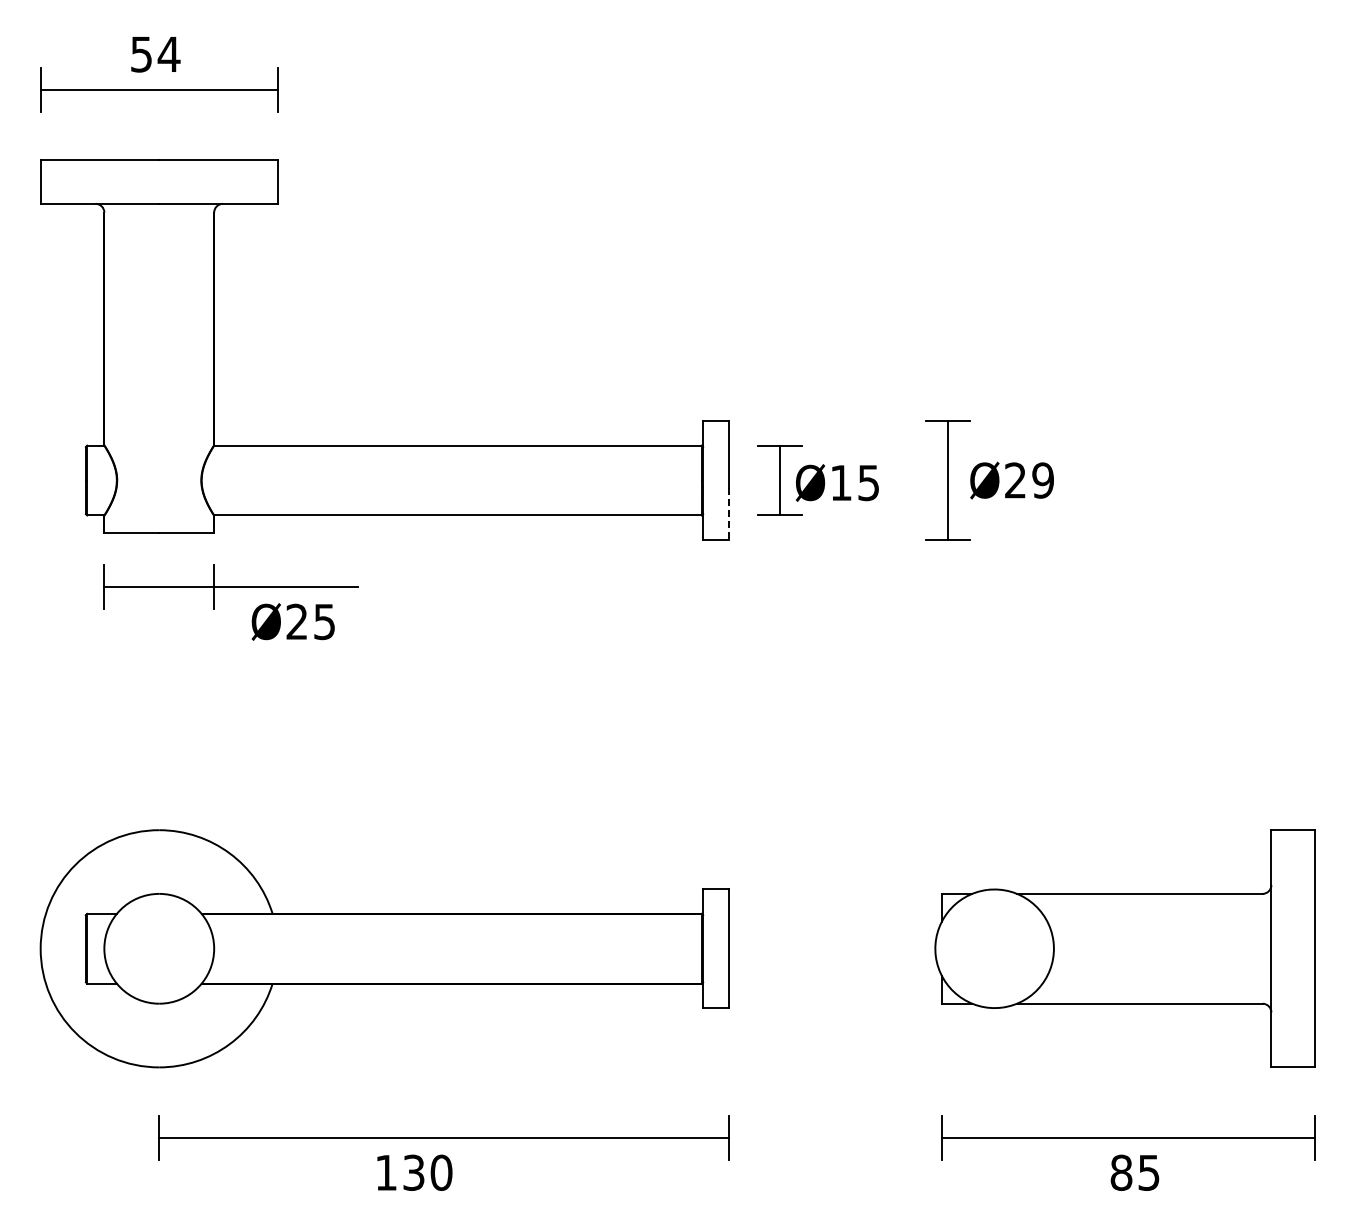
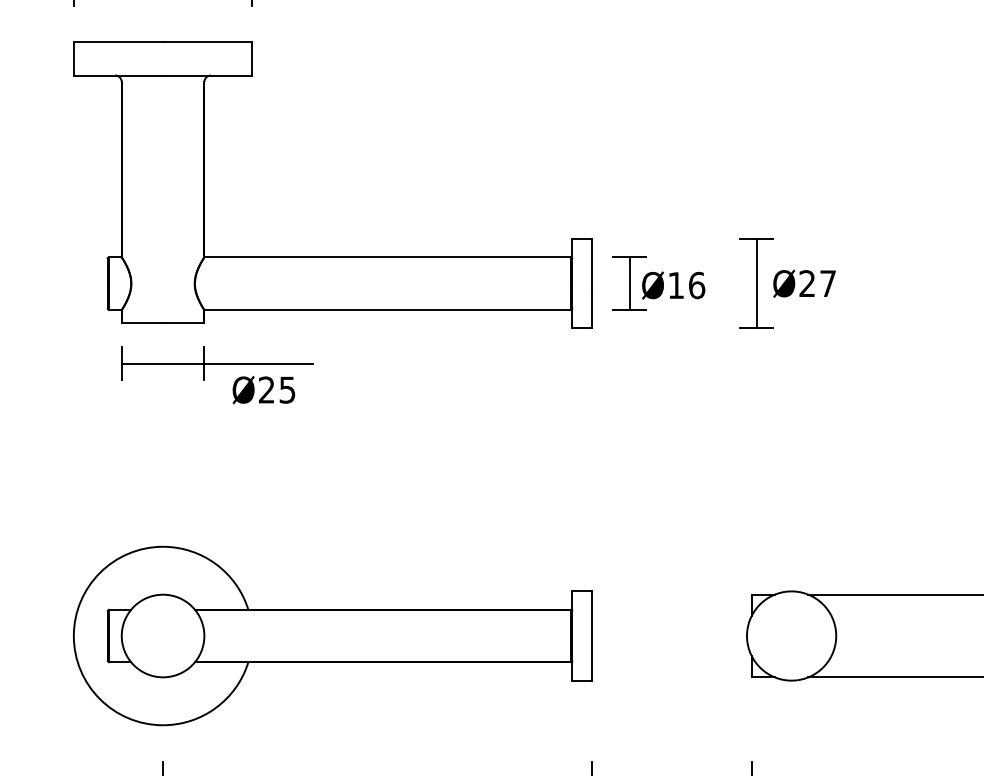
text: (1042, 480) -> (827, 283), Ø29 -> Ø27
text: (868, 482) -> (696, 285), Ø15 -> Ø16
line: (729, 513) -> (592, 308), dashed -> solid

